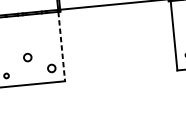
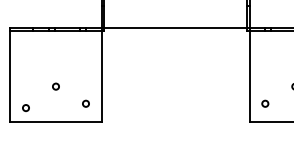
line: (61, 46) -> (101, 76), dashed -> solid
circle: (27, 57) -> (55, 86), size x0.62
circle: (51, 68) -> (85, 103), size x0.62

